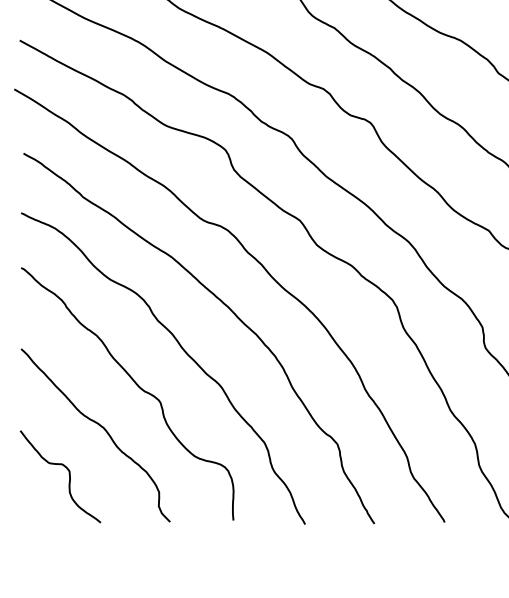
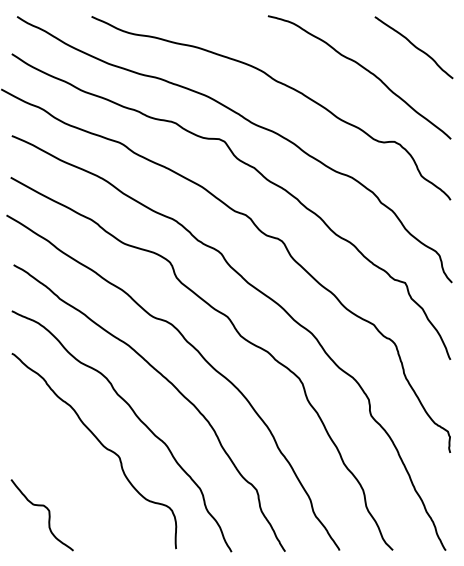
curve: (99, 426) -> (72, 476), removed

